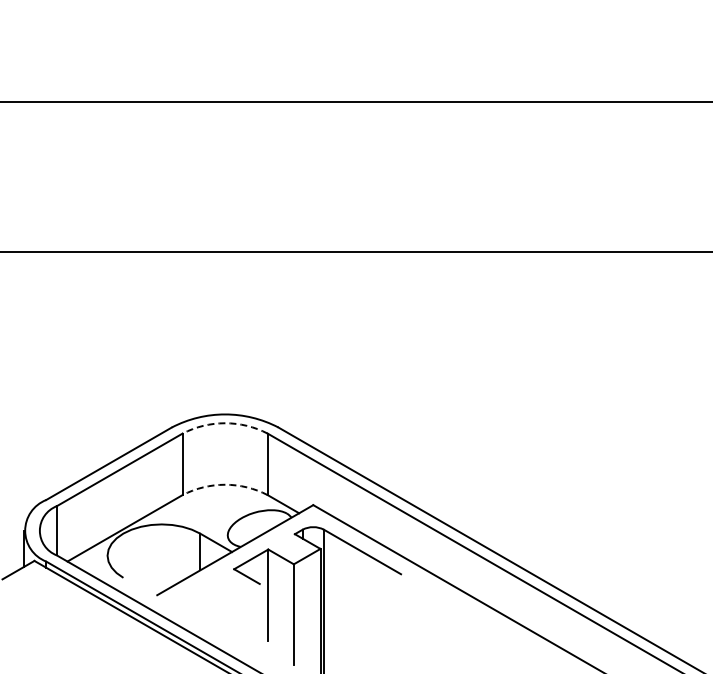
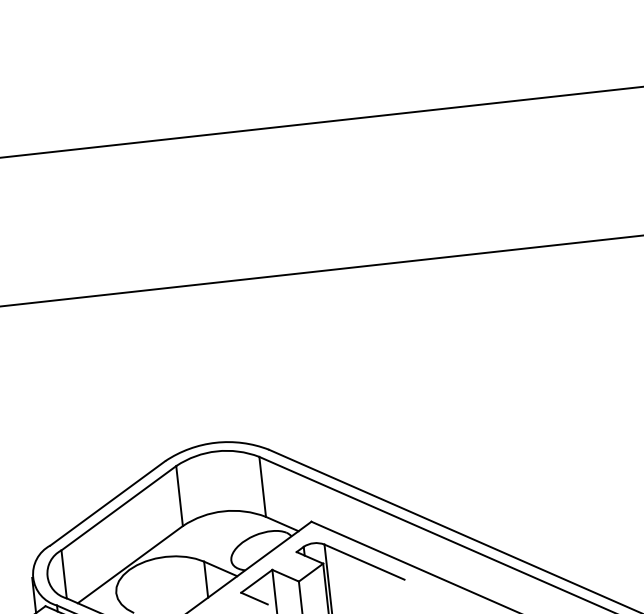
arc: (225, 423) -> (217, 451), dashed -> solid
arc: (225, 484) -> (223, 511), dashed -> solid

